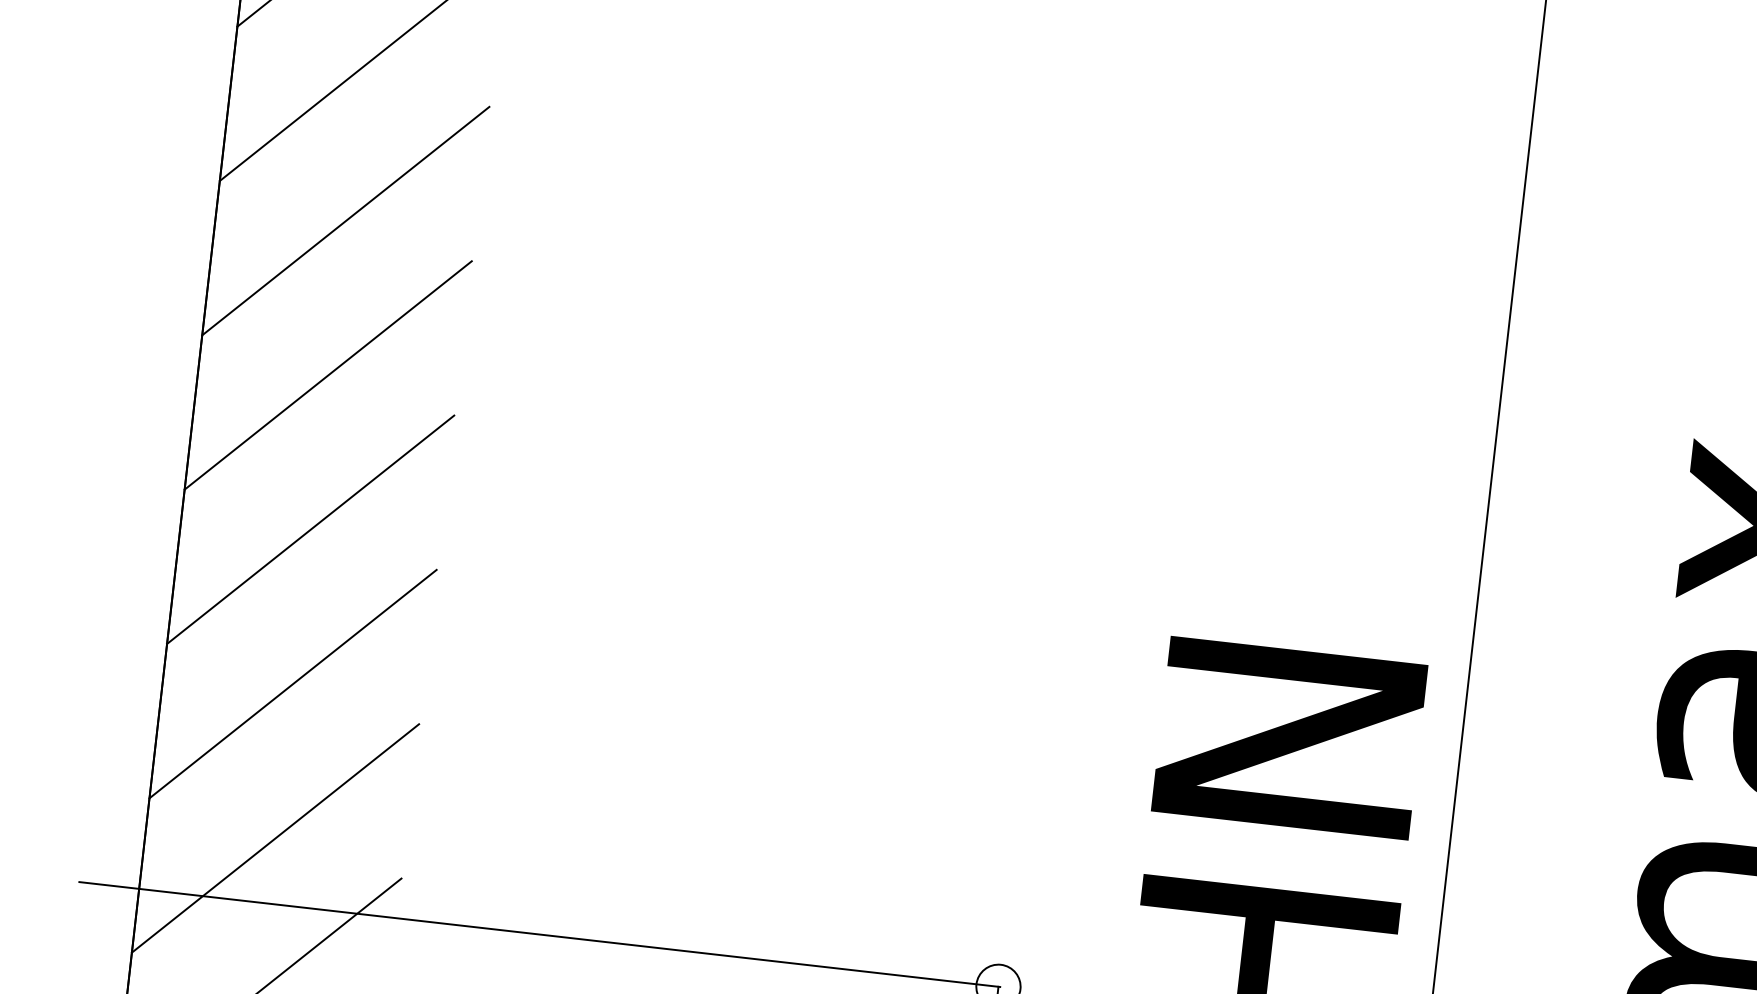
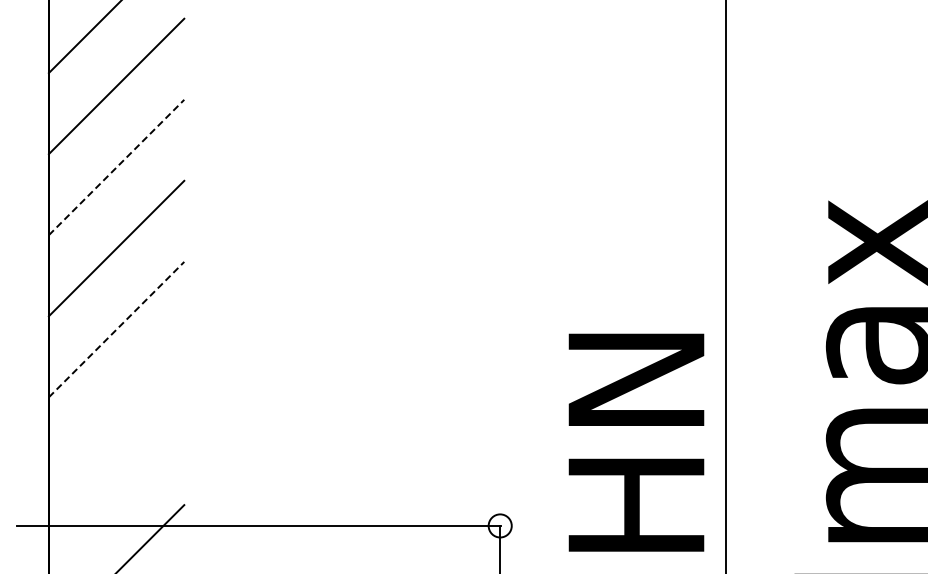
line: (345, 221) -> (116, 167), solid -> dashed
line: (310, 529) -> (116, 329), solid -> dashed
line: (292, 683) -> (116, 410), removed
line: (275, 837) -> (116, 491), removed

